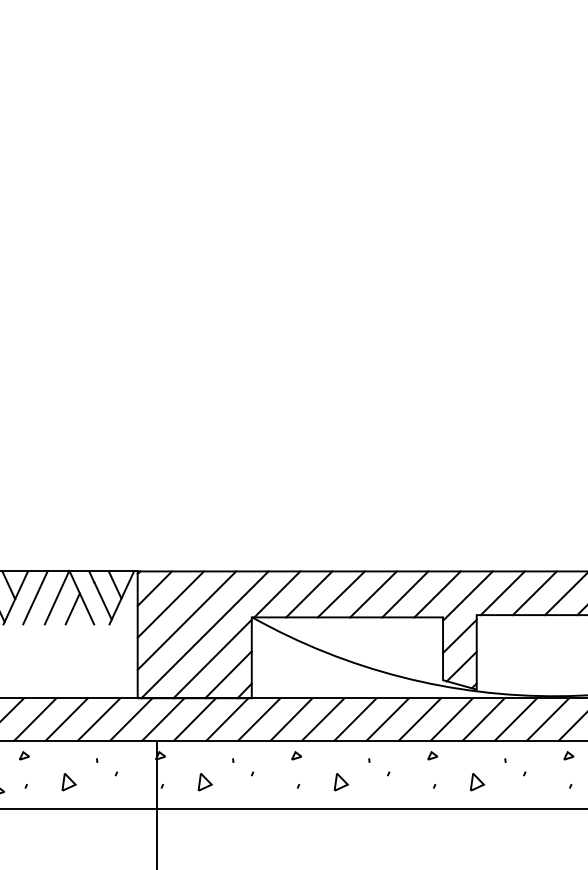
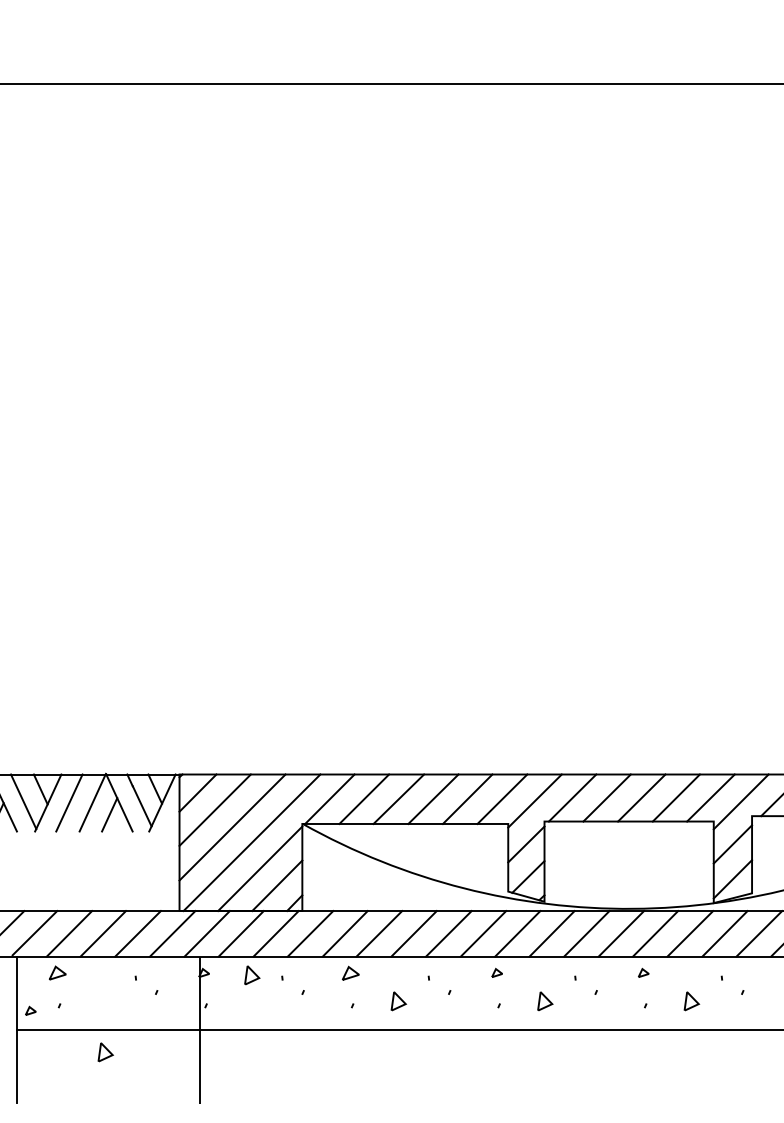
part: (24, 755) -> (57, 972), size x1.6
part: (296, 755) -> (350, 972), size x1.6
line: (69, 780) -> (106, 1050), moved
line: (206, 780) -> (253, 973), moved

